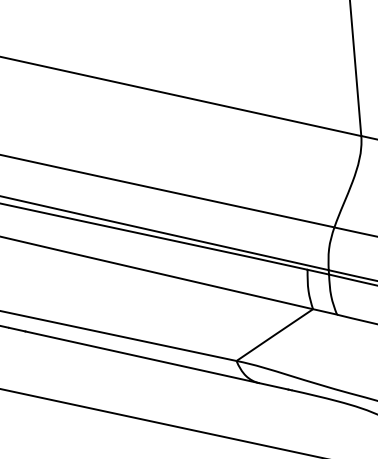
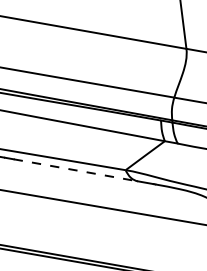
line: (143, 357) -> (76, 170), solid -> dashed

